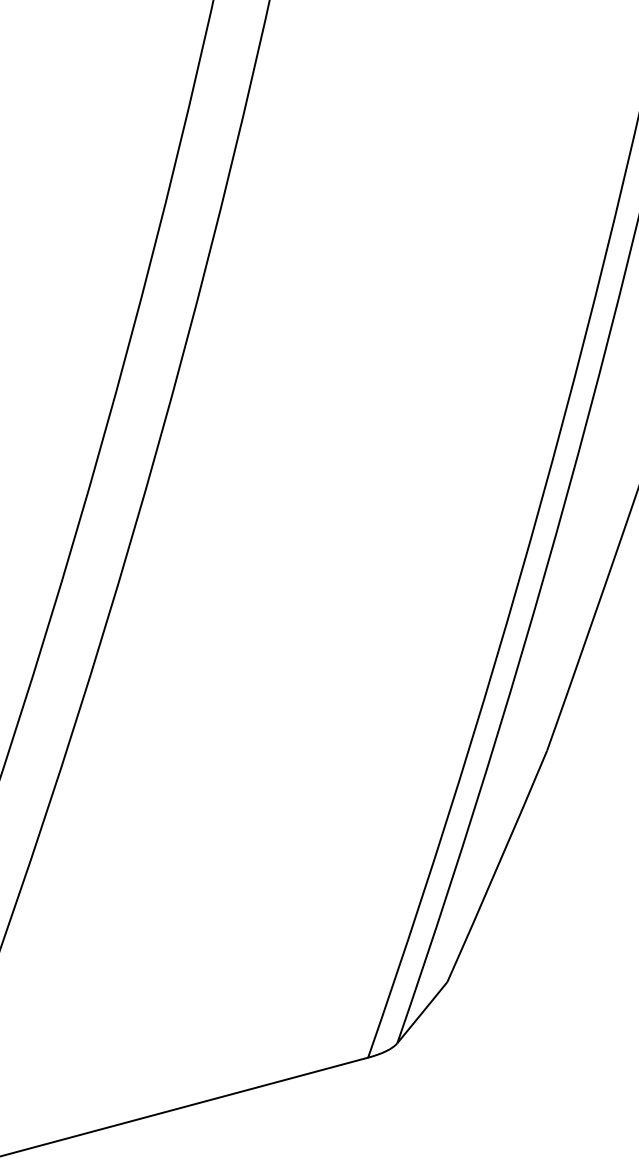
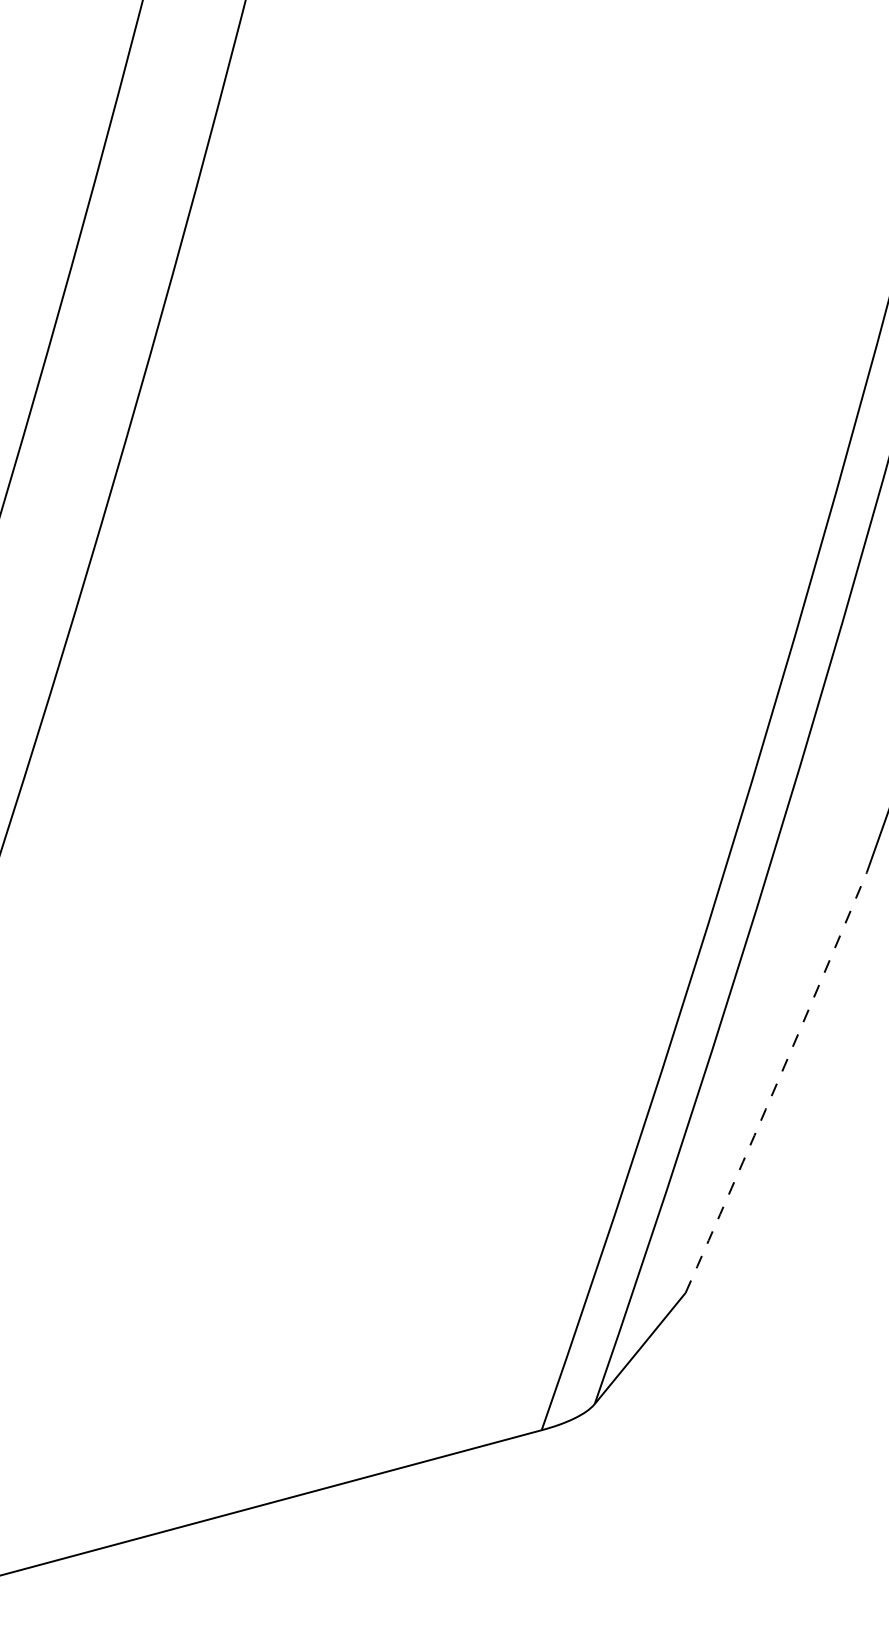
arc: (497, 866) -> (776, 1082), solid -> dashed

